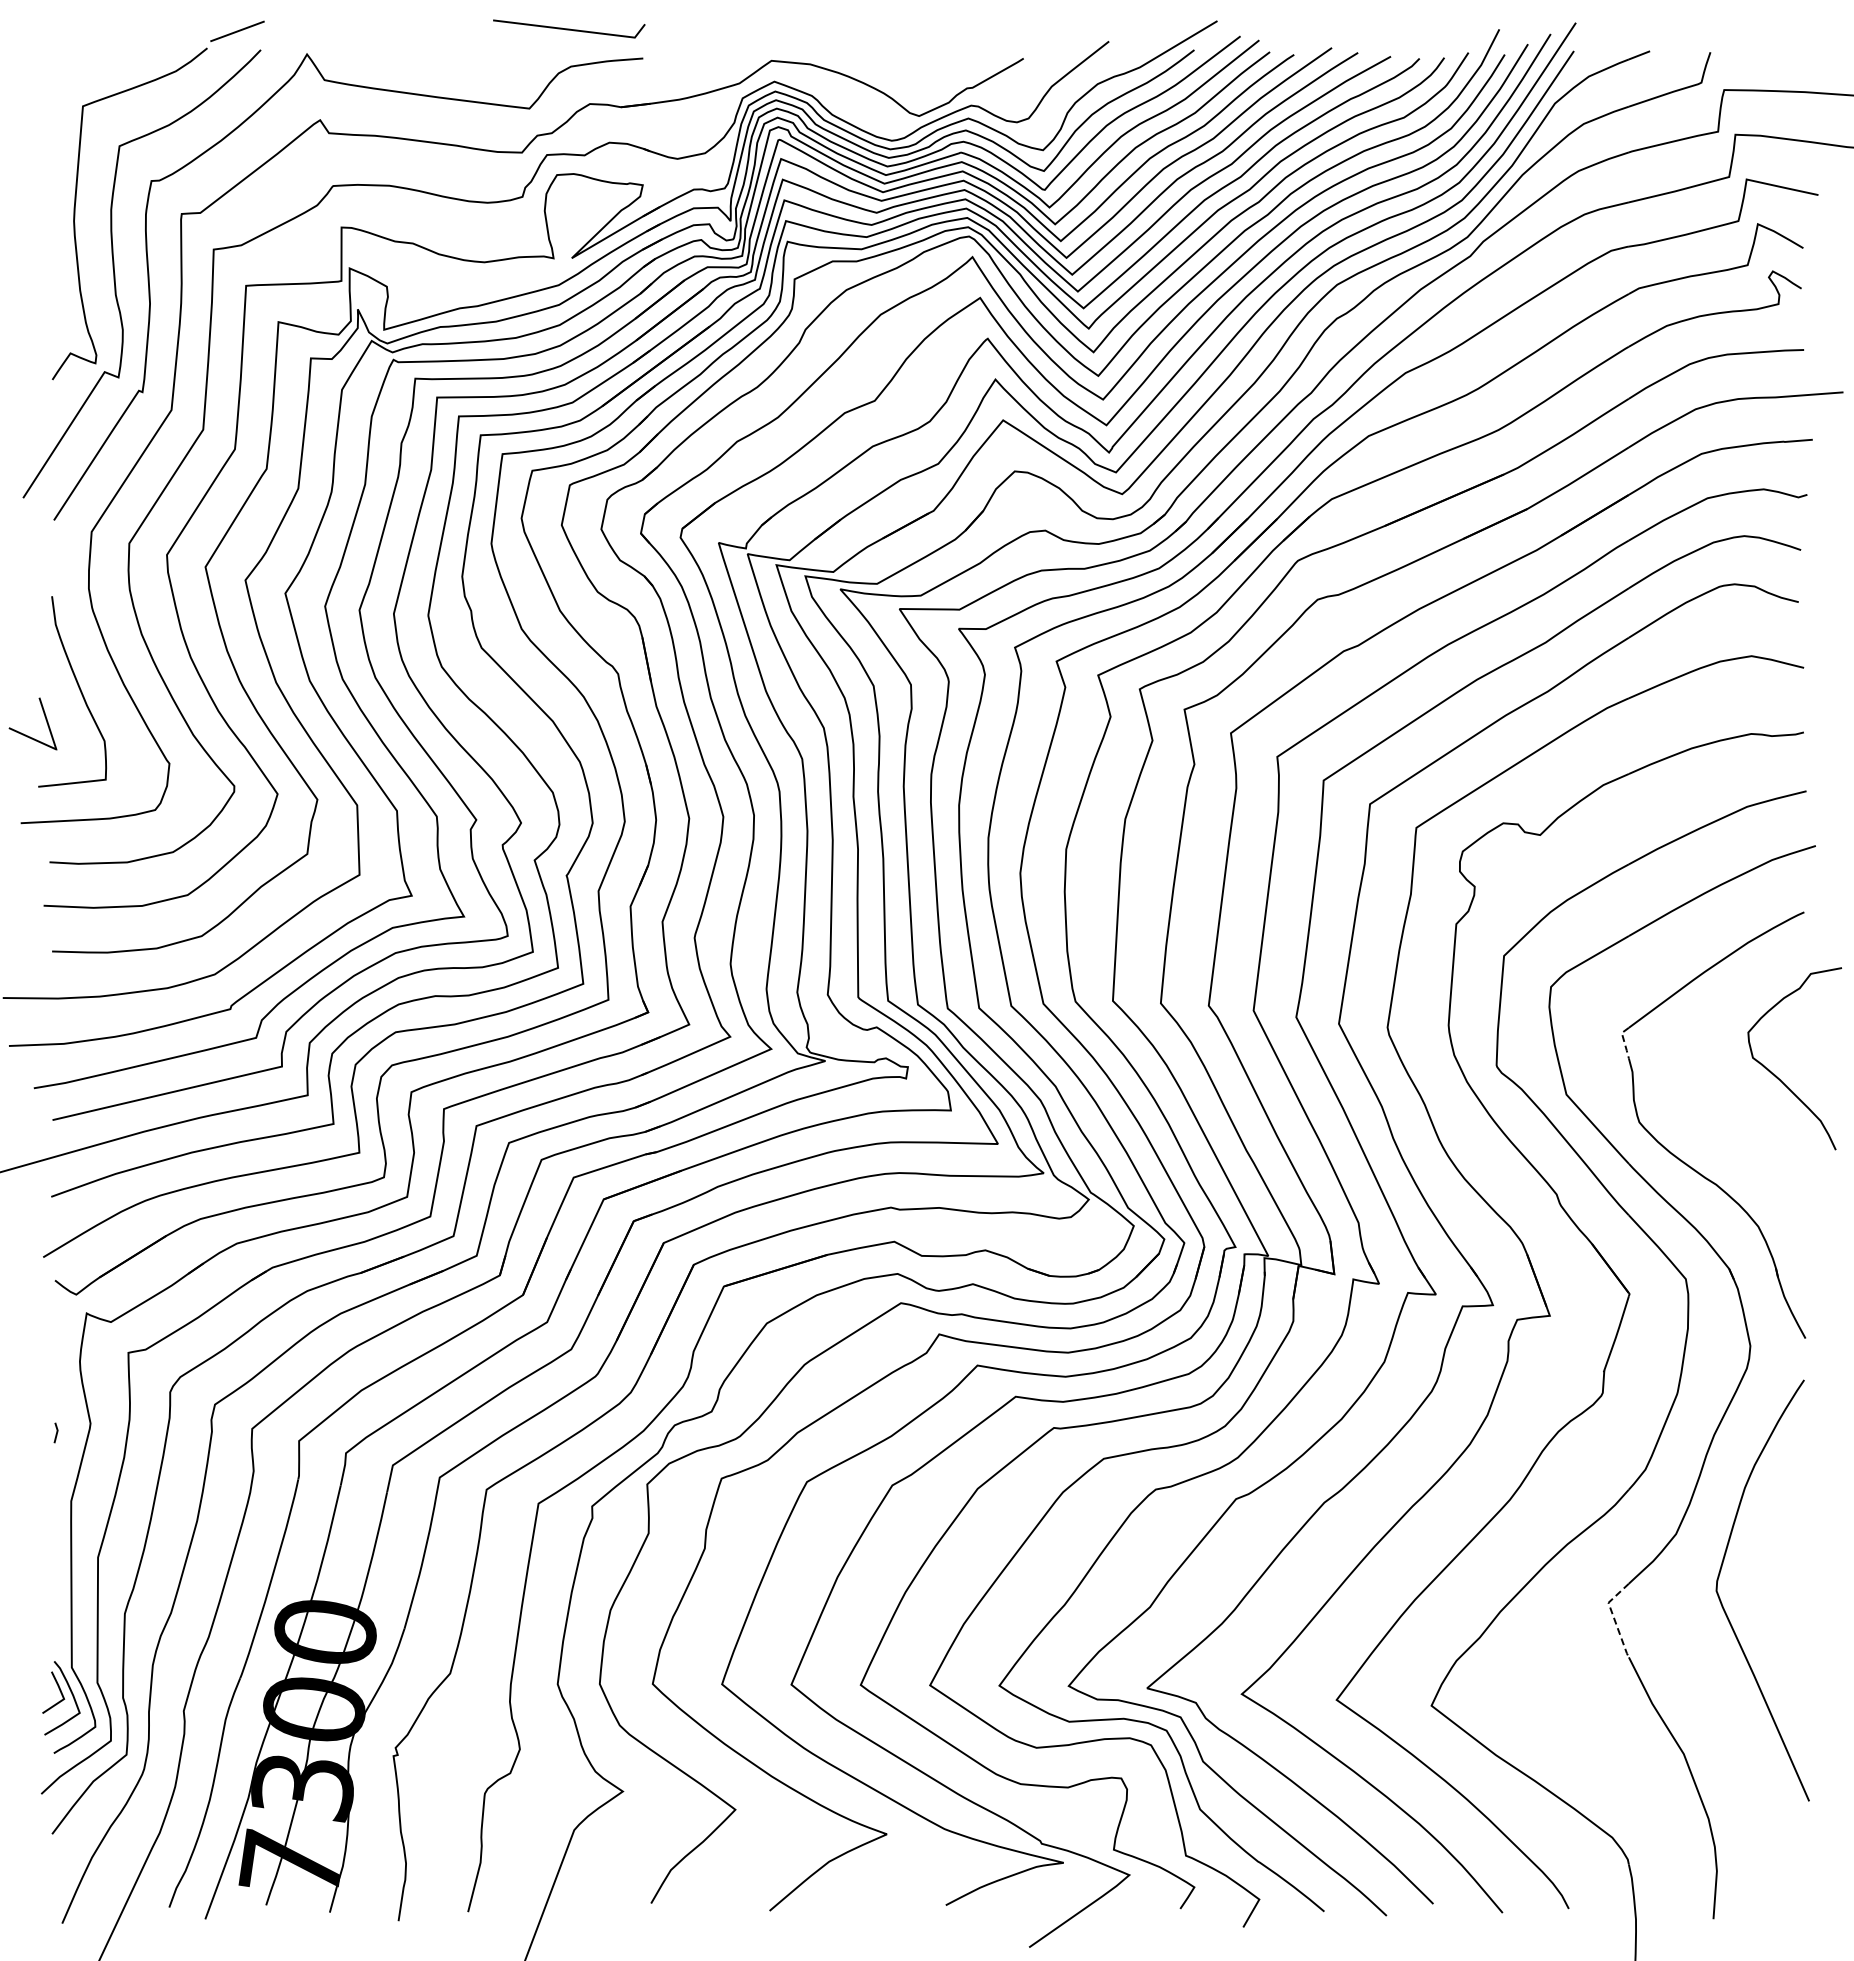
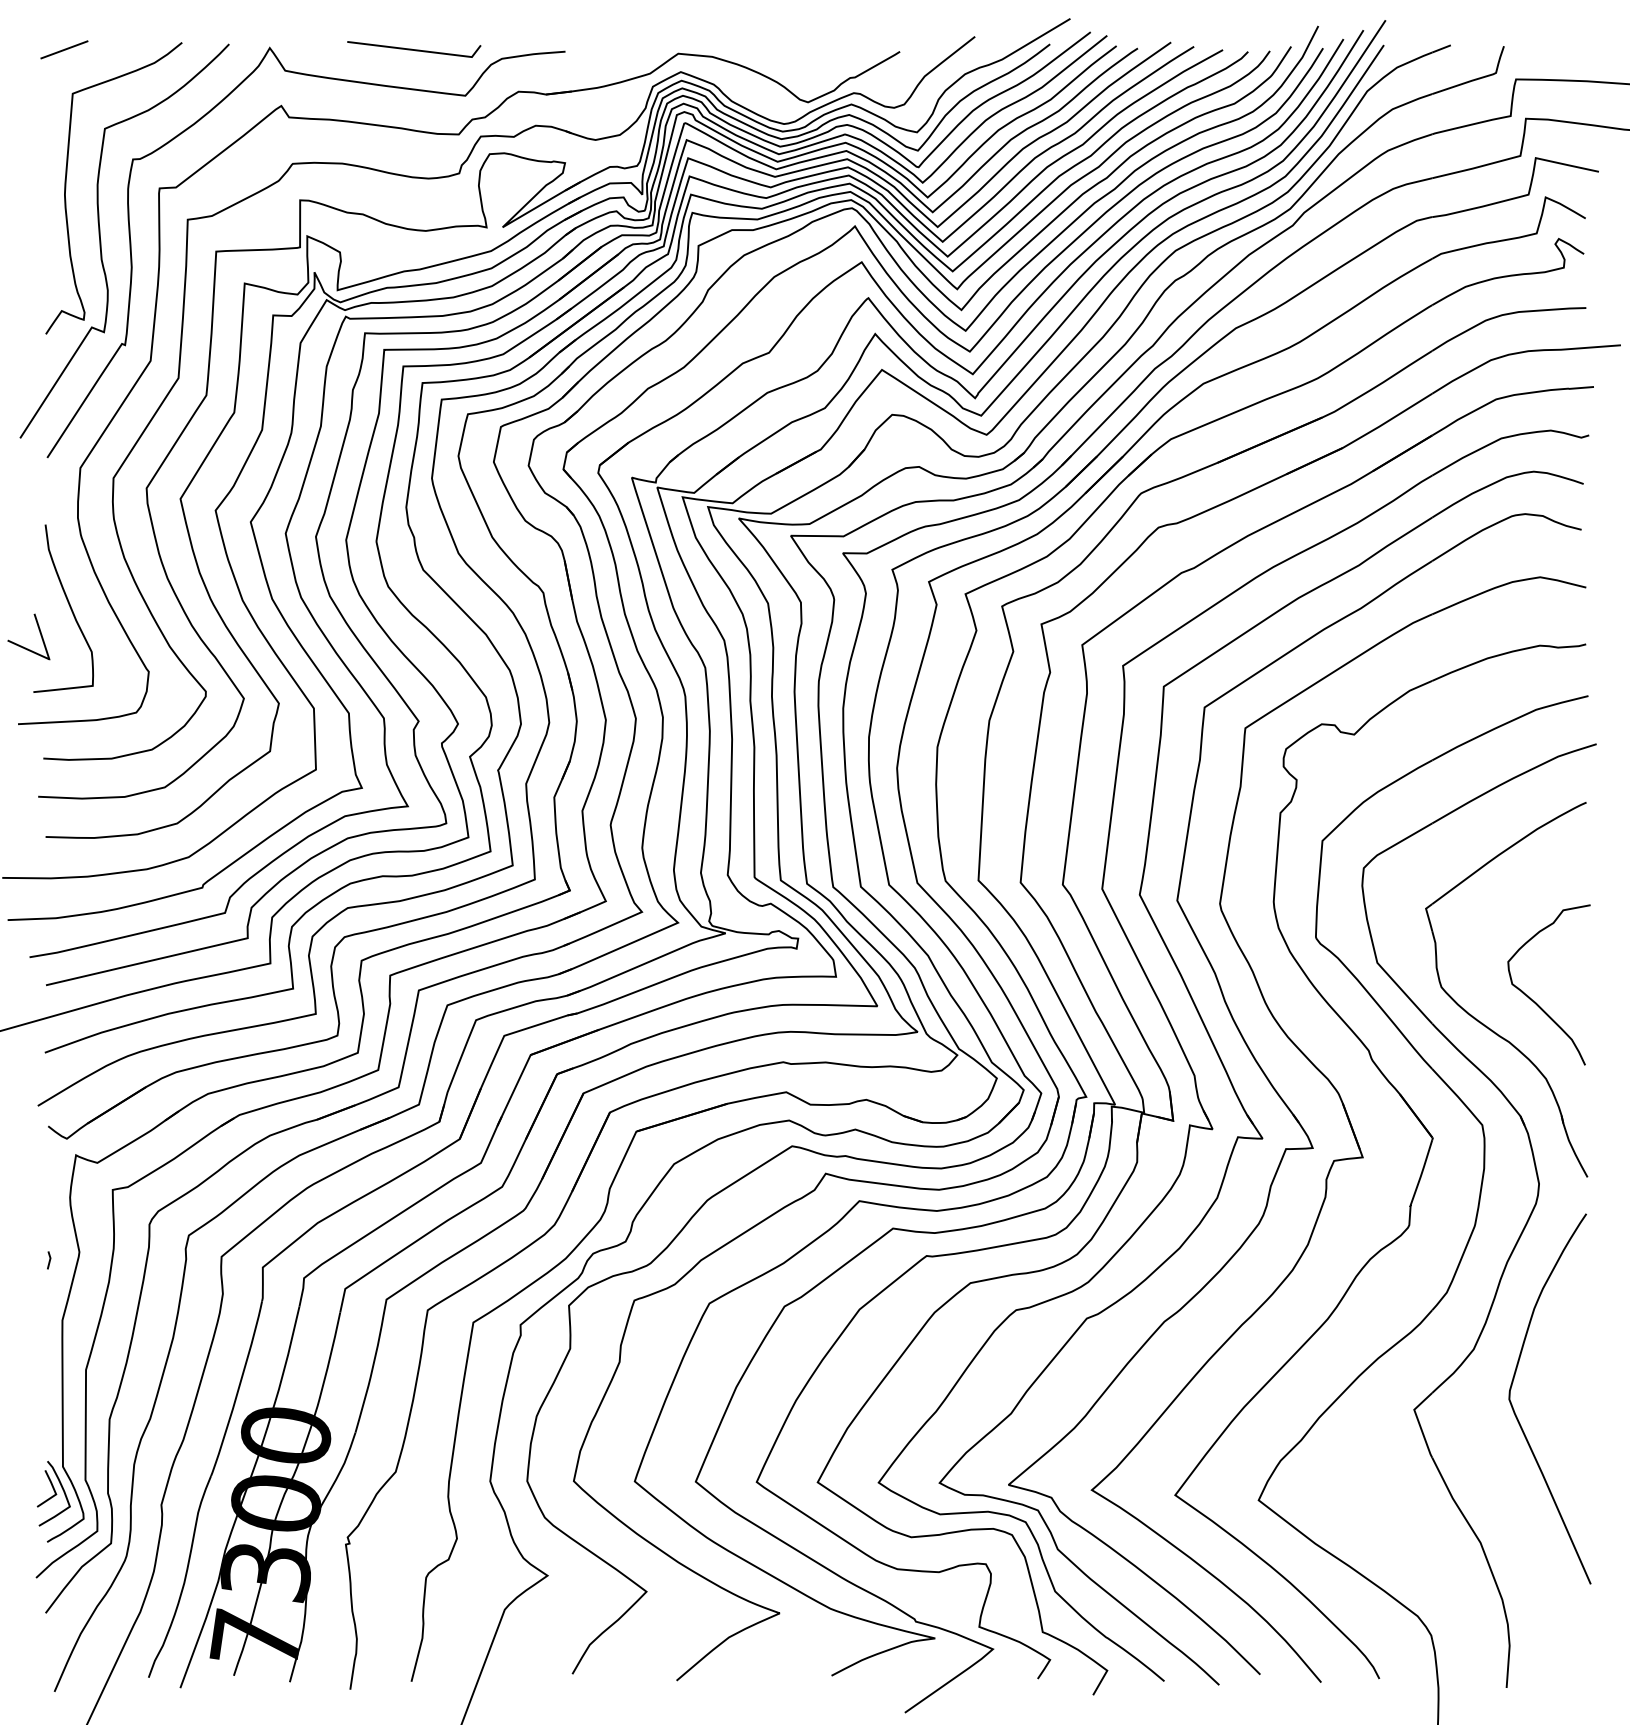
line: (569, 28) -> (414, 49), moved
line: (237, 30) -> (64, 49), moved
line: (1624, 1042) -> (1428, 917), dashed -> solid
curve: (1776, 1075) -> (1533, 999), moved
line: (1613, 1616) -> (1418, 1421), dashed -> solid

